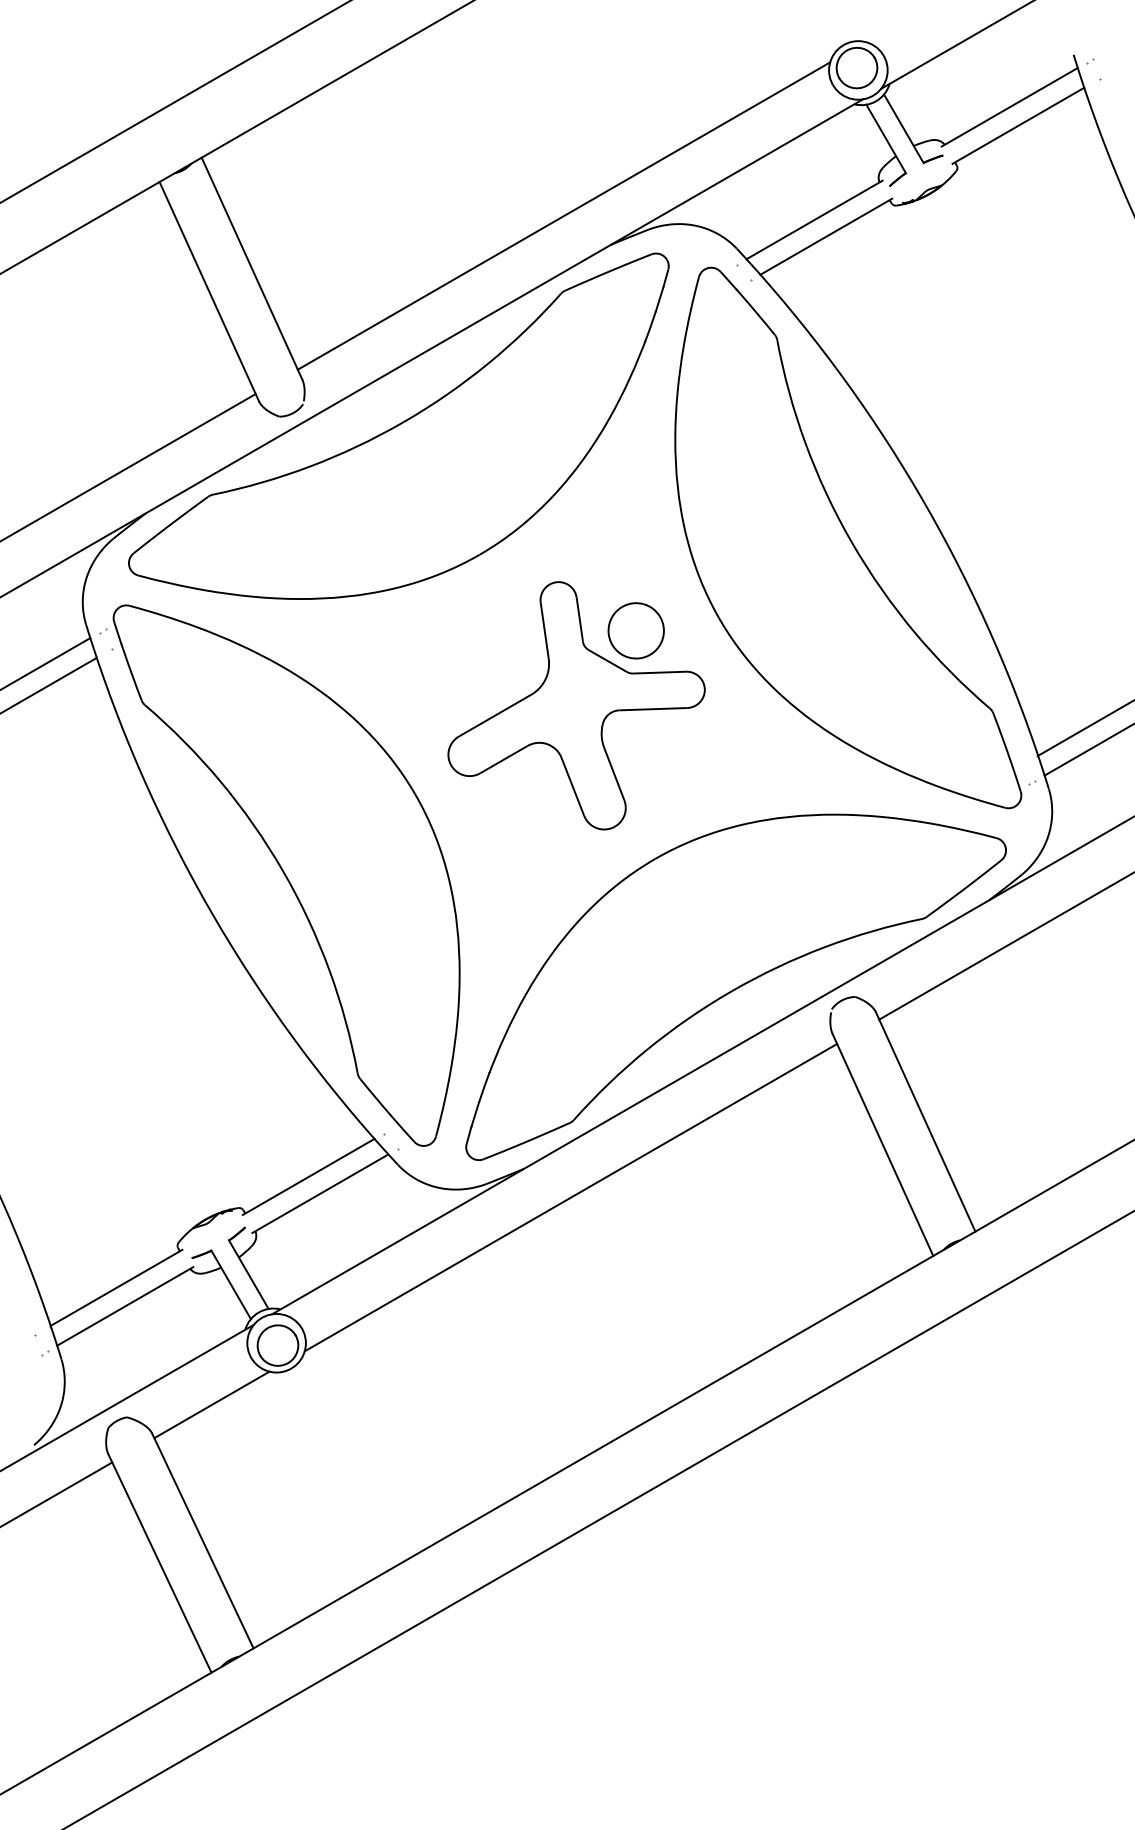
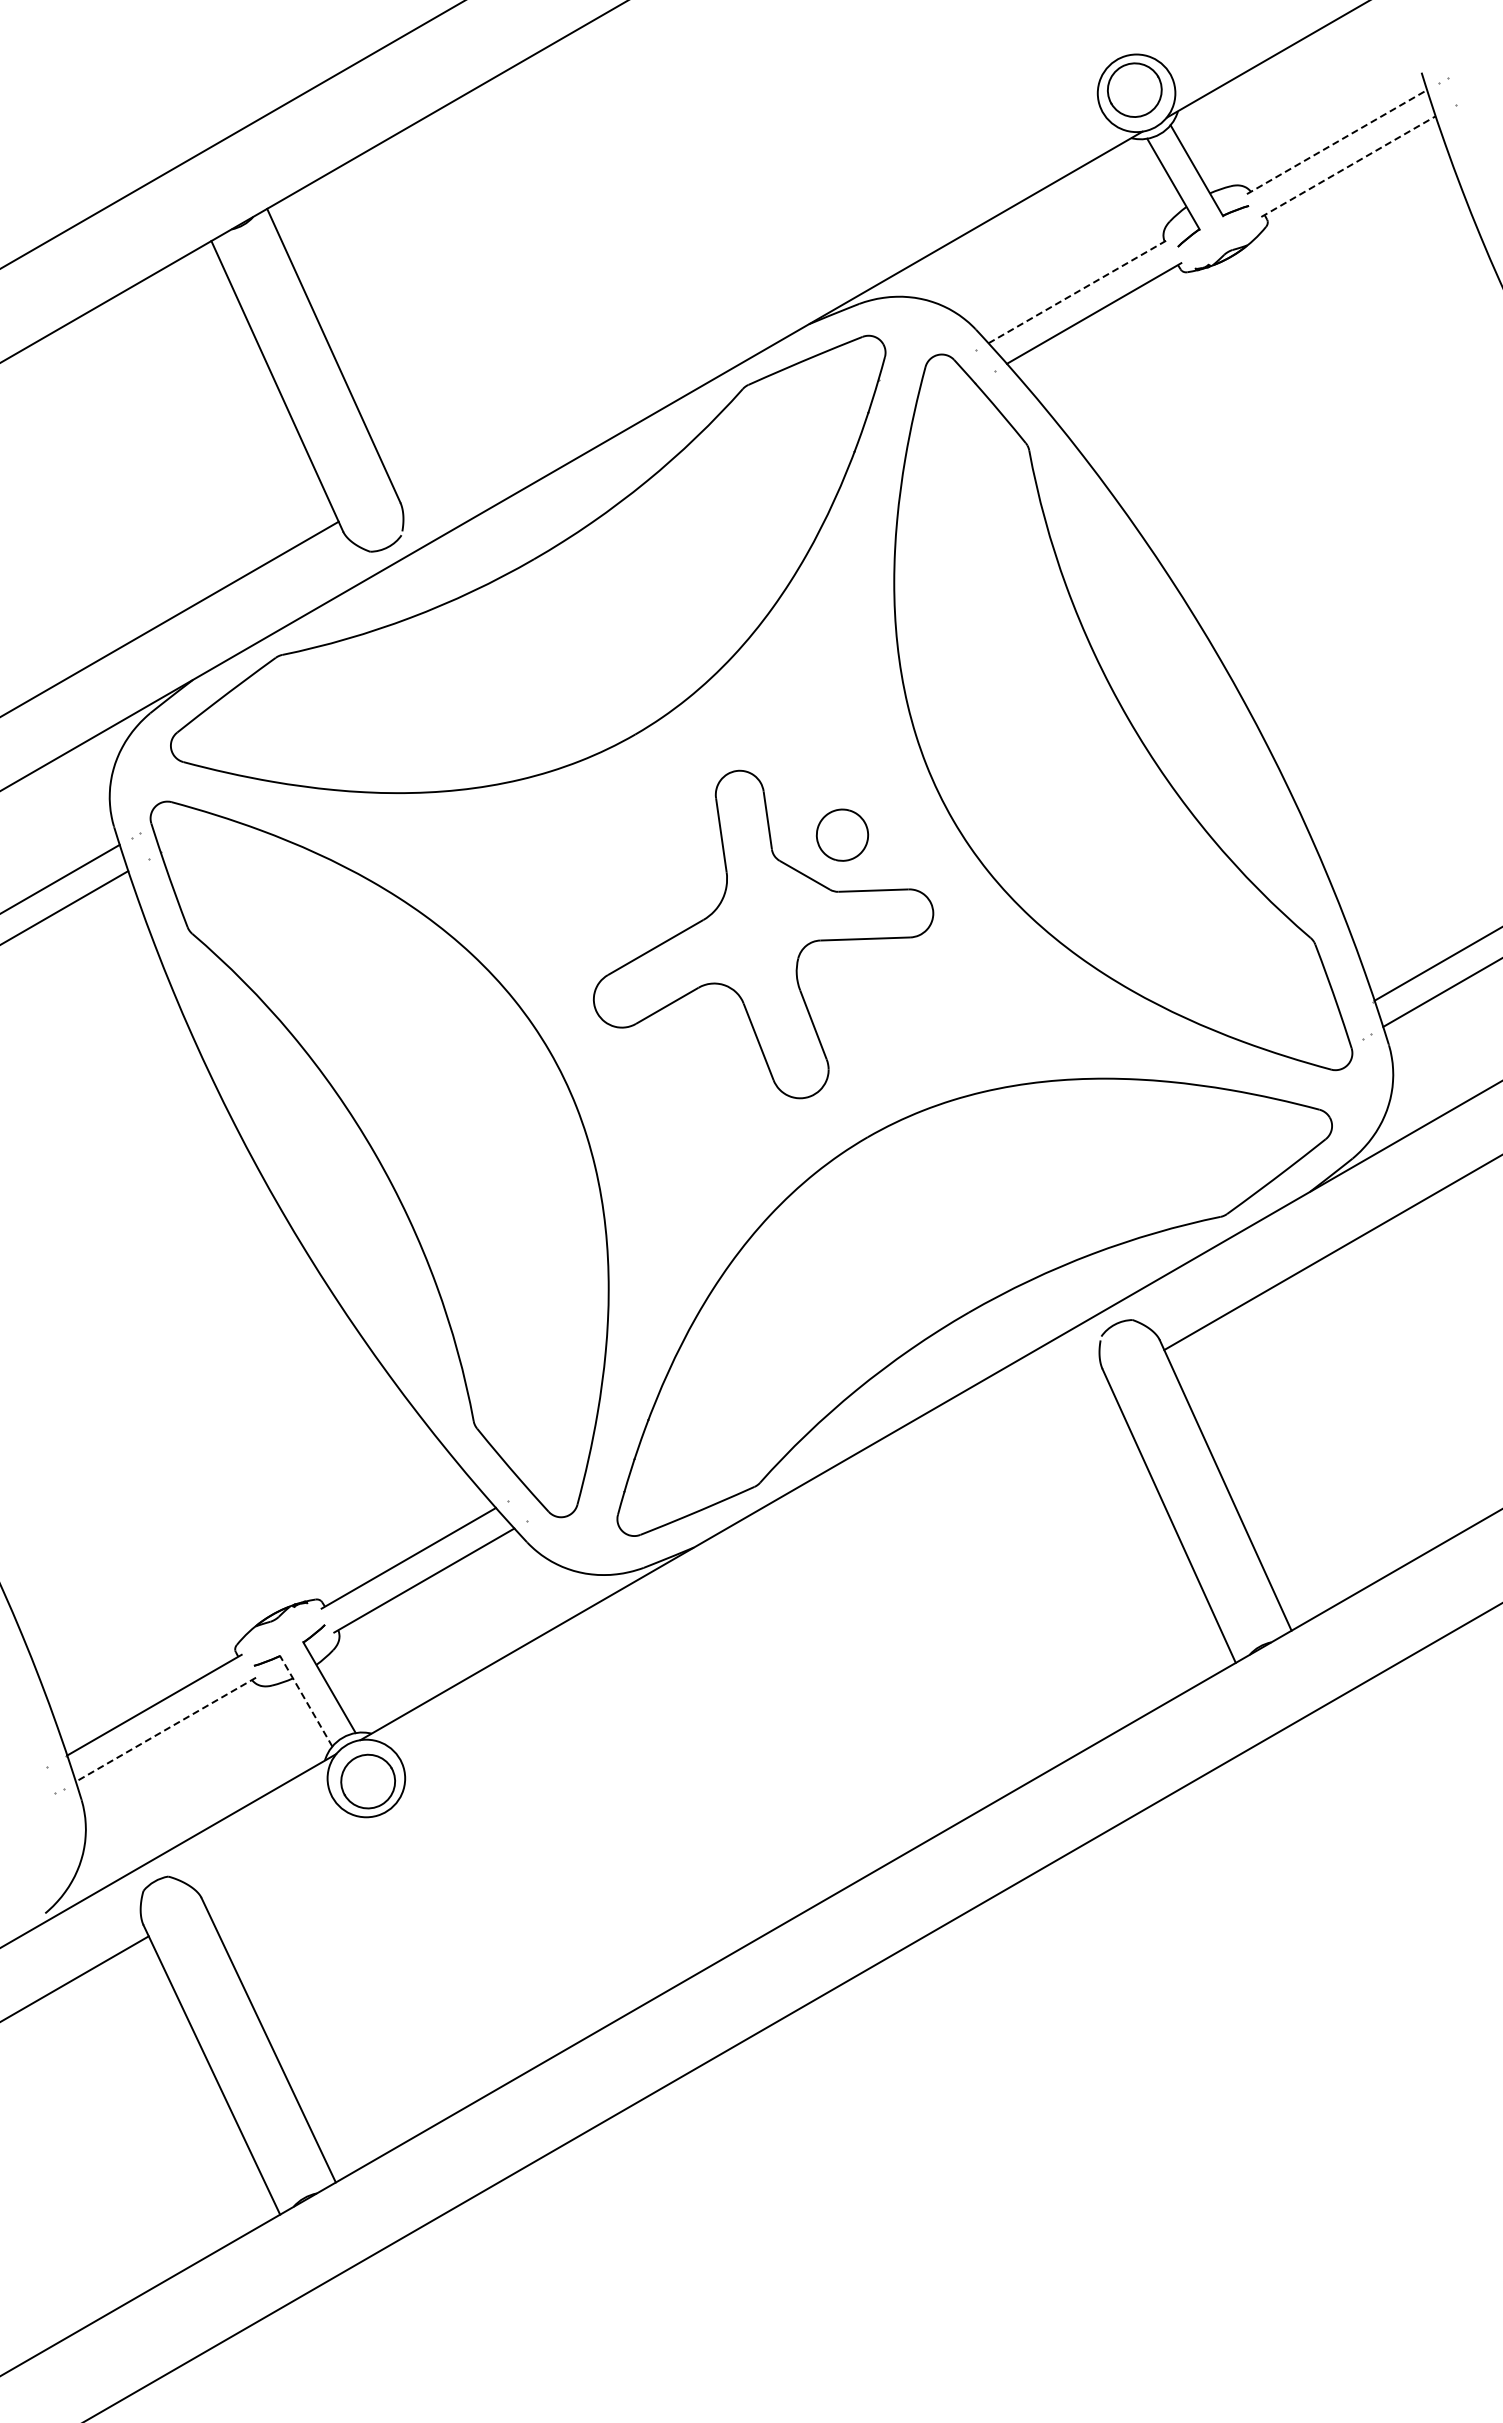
line: (1010, 106) -> (1337, 141), solid -> dashed
line: (1018, 125) -> (1348, 166), solid -> dashed
line: (563, 215) -> (746, 285), removed
line: (815, 220) -> (1079, 291), solid -> dashed
part: (636, 630) -> (842, 834), size x0.7
line: (570, 1197) -> (755, 1585), removed
line: (231, 1285) -> (306, 1701), solid -> dashed
line: (124, 1306) -> (165, 1729), solid -> dashed
line: (211, 1405) -> (280, 1860), removed

